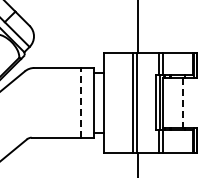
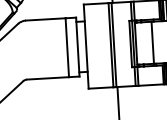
line: (81, 102) -> (67, 47), dashed -> solid
line: (182, 102) -> (152, 42), dashed -> solid

